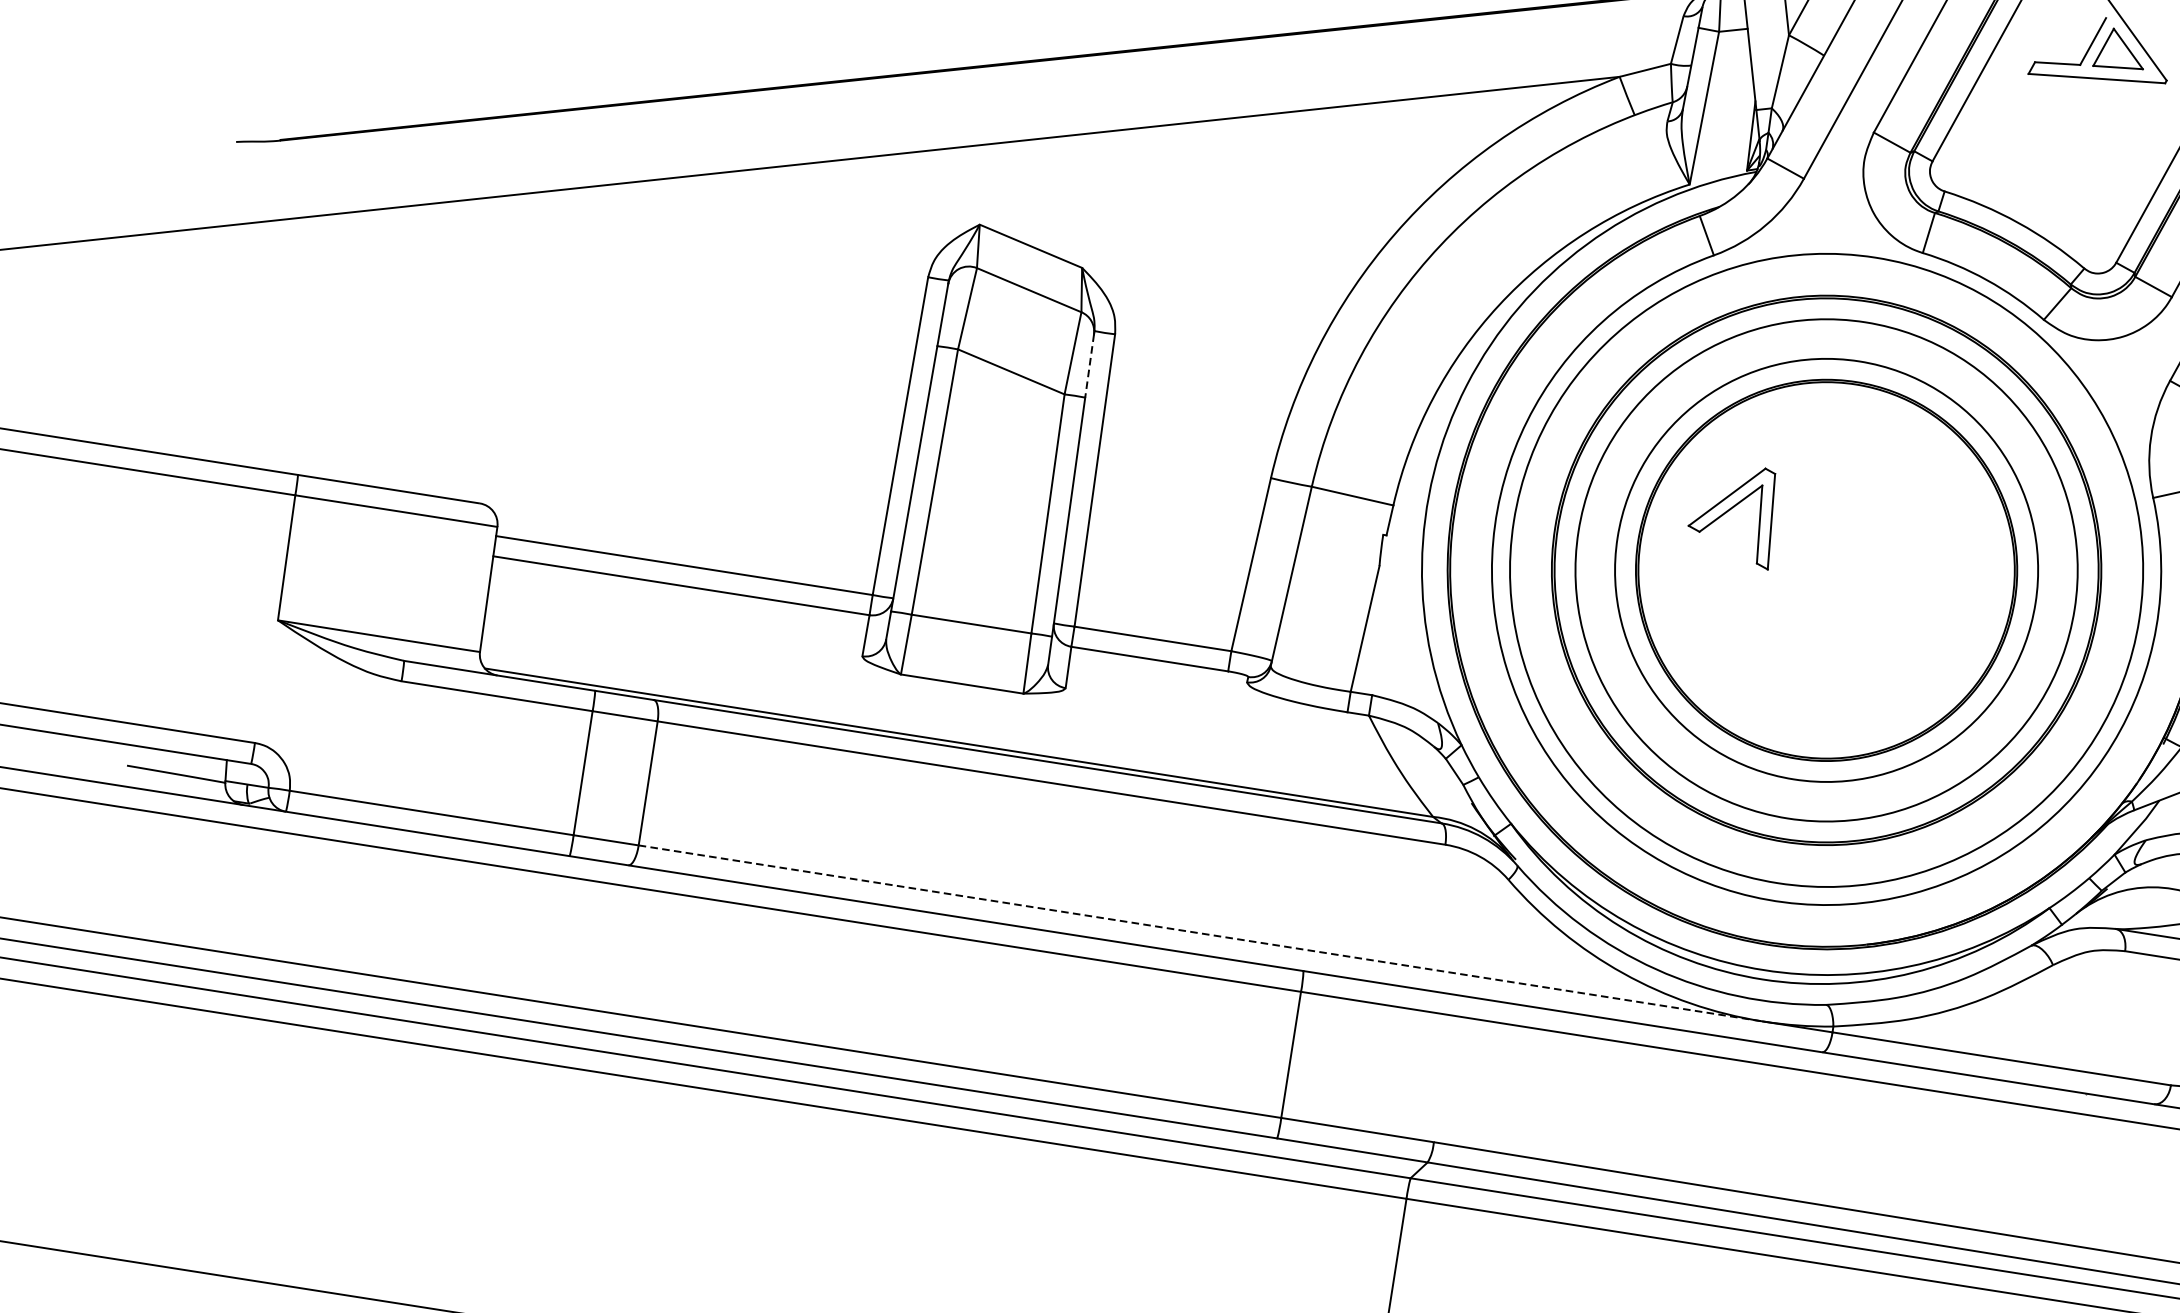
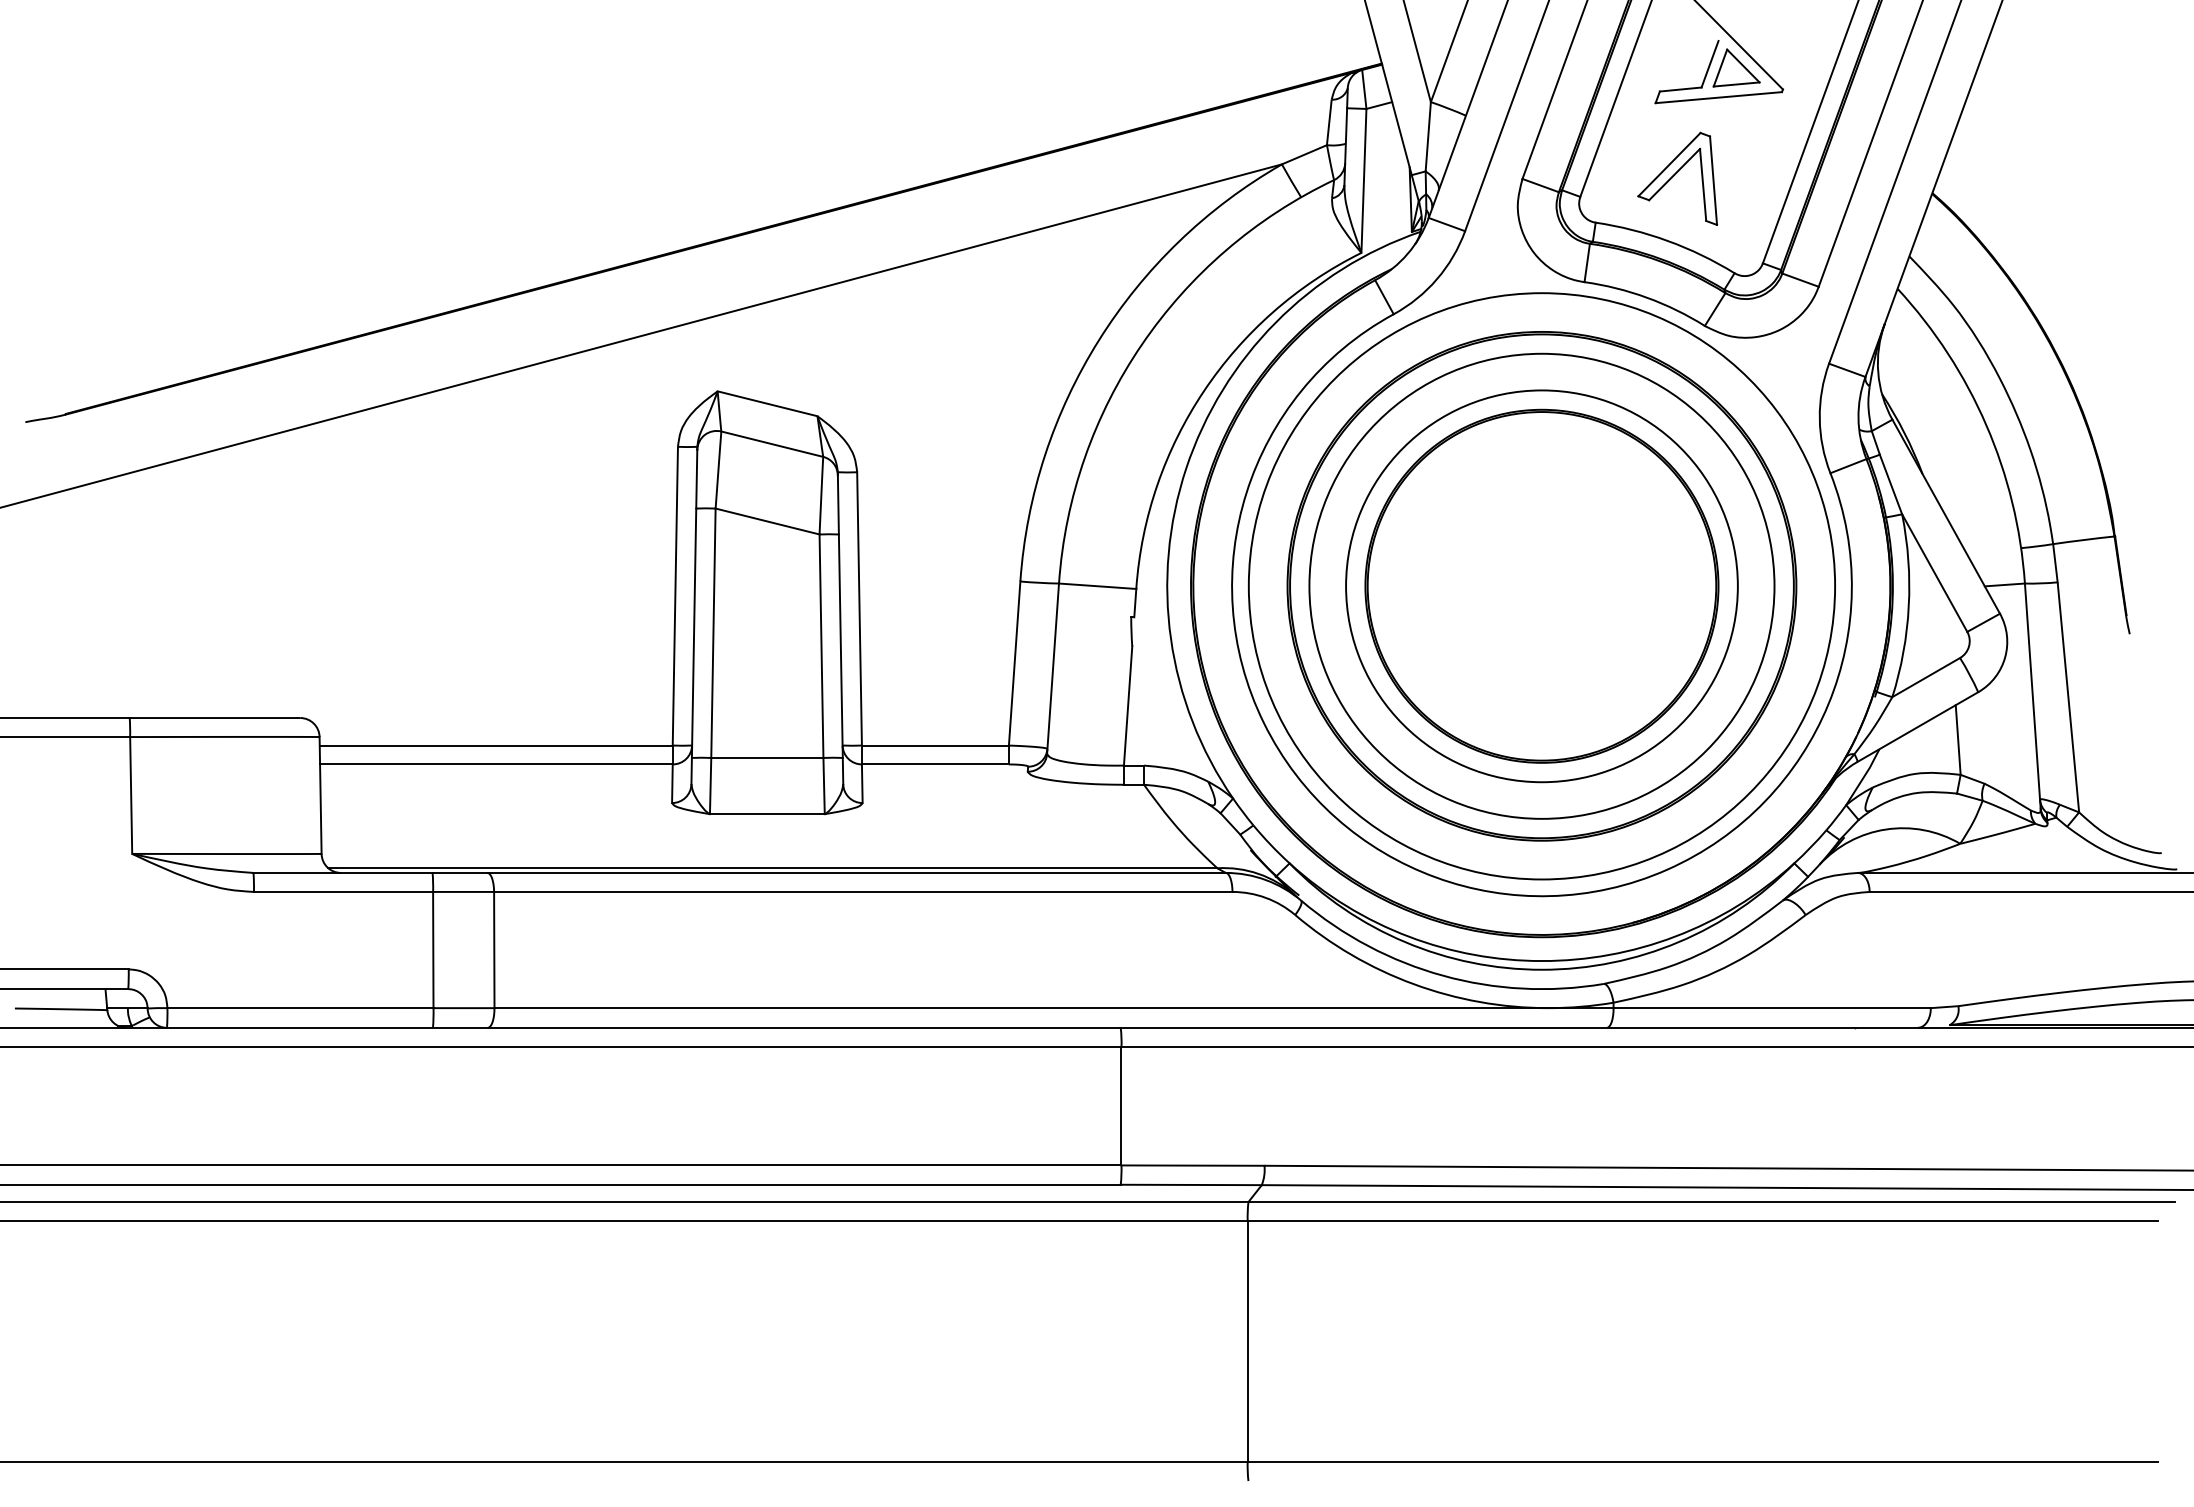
line: (1089, 365) -> (838, 504), dashed -> solid
part: (1733, 513) -> (1677, 178), moved
line: (1201, 933) -> (1022, 1008), dashed -> solid

